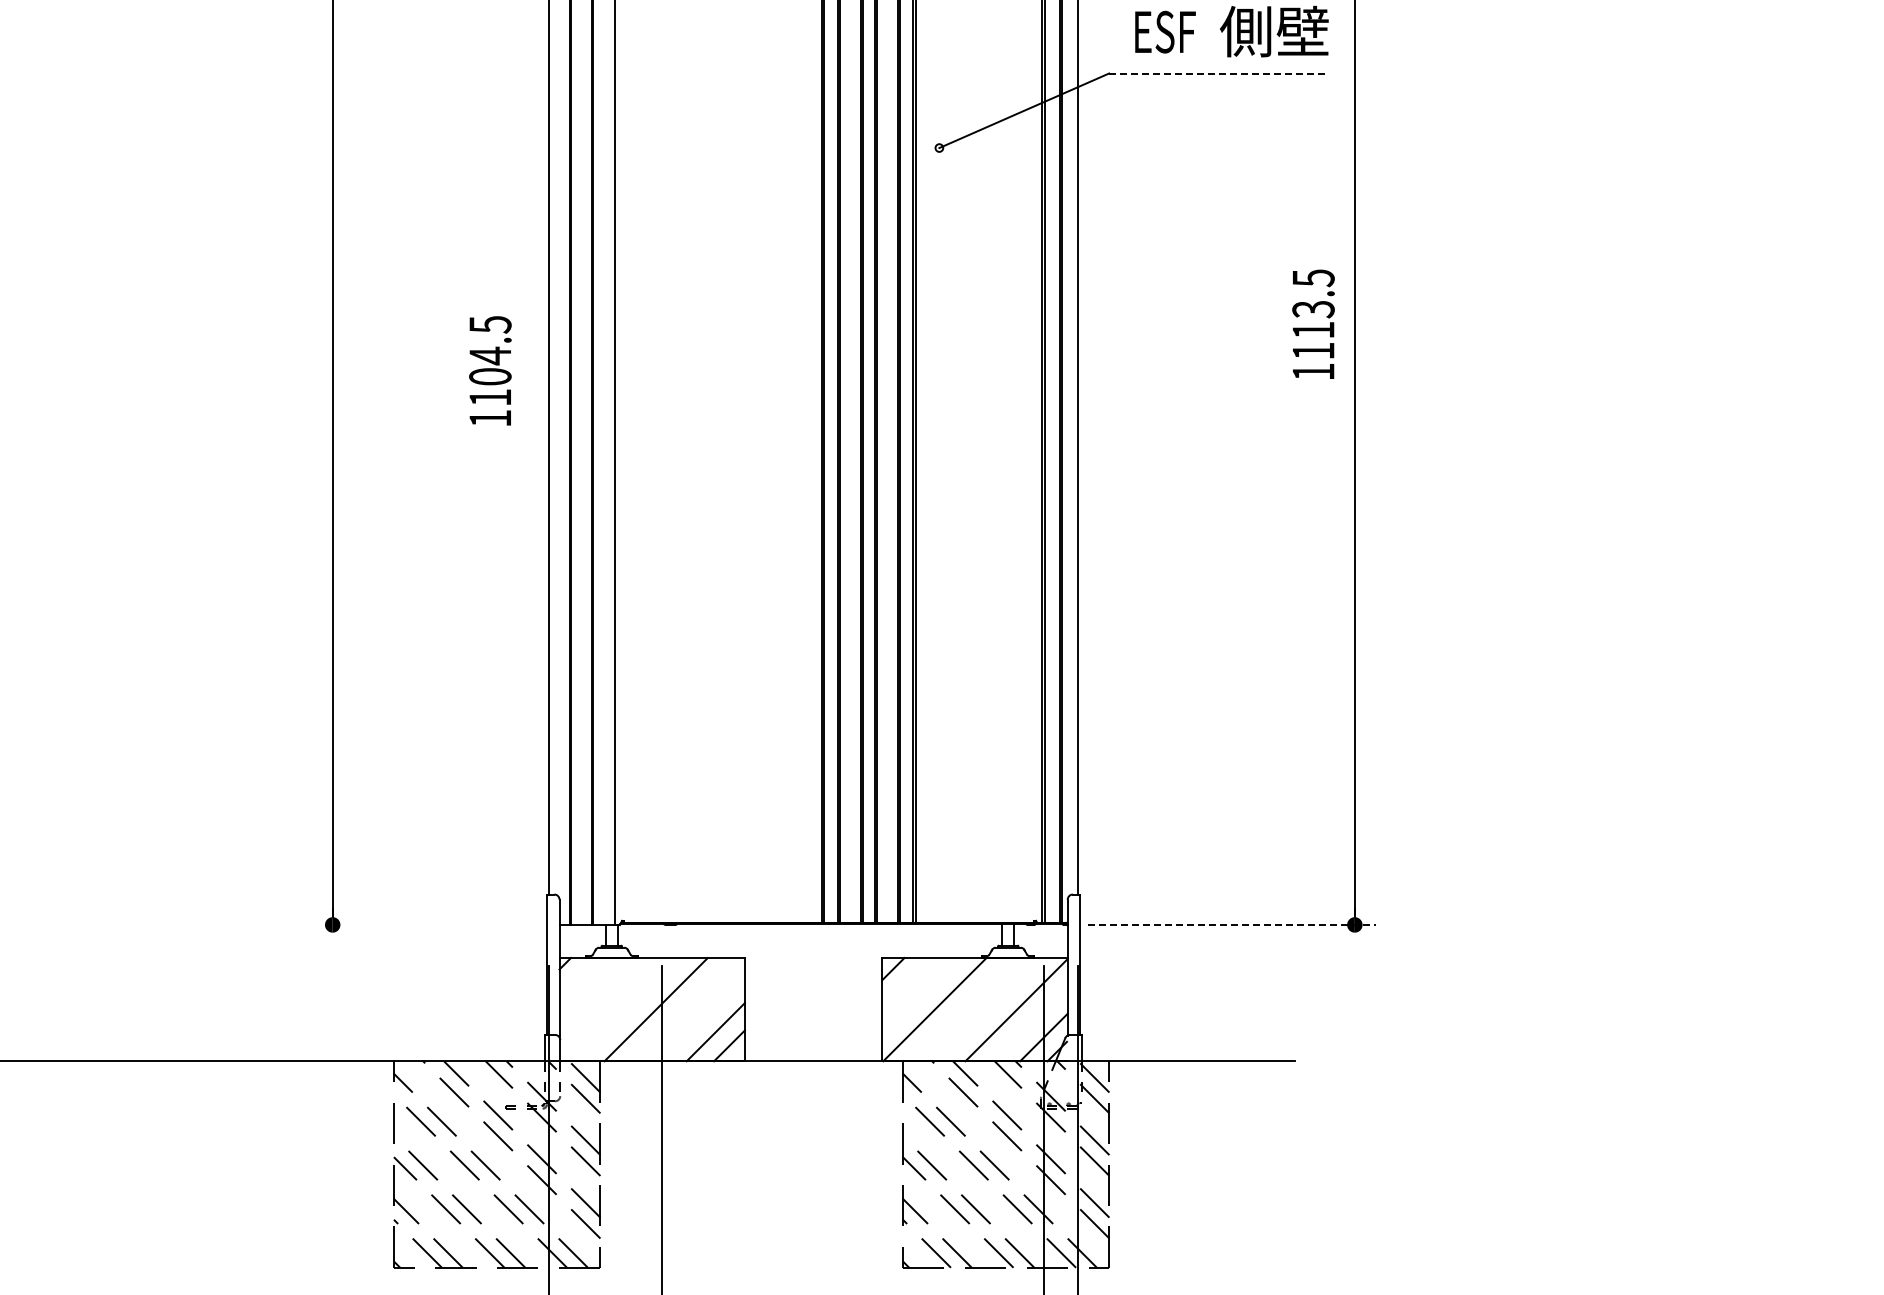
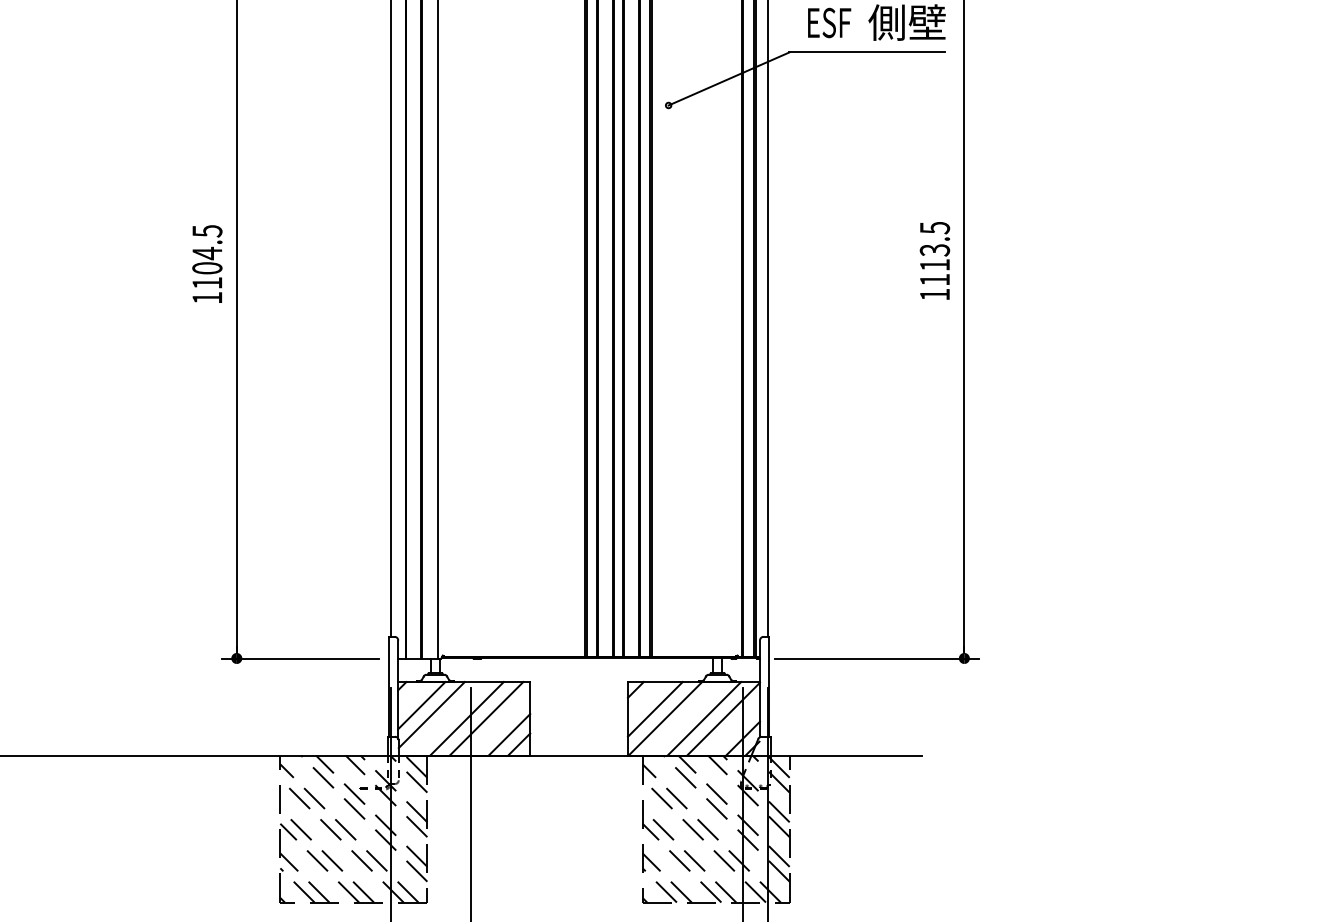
line: (1218, 73) -> (867, 52), dashed -> solid
text: (1313, 323) -> (934, 260), moved
text: (490, 370) -> (207, 263), moved
line: (422, 924) -> (300, 658), added
line: (1231, 924) -> (876, 658), dashed -> solid
line: (592, 991) -> (421, 705), added
line: (920, 996) -> (655, 709), added
line: (606, 1004) -> (431, 715), added
line: (683, 1009) -> (486, 718), added
line: (989, 1009) -> (704, 718), added

